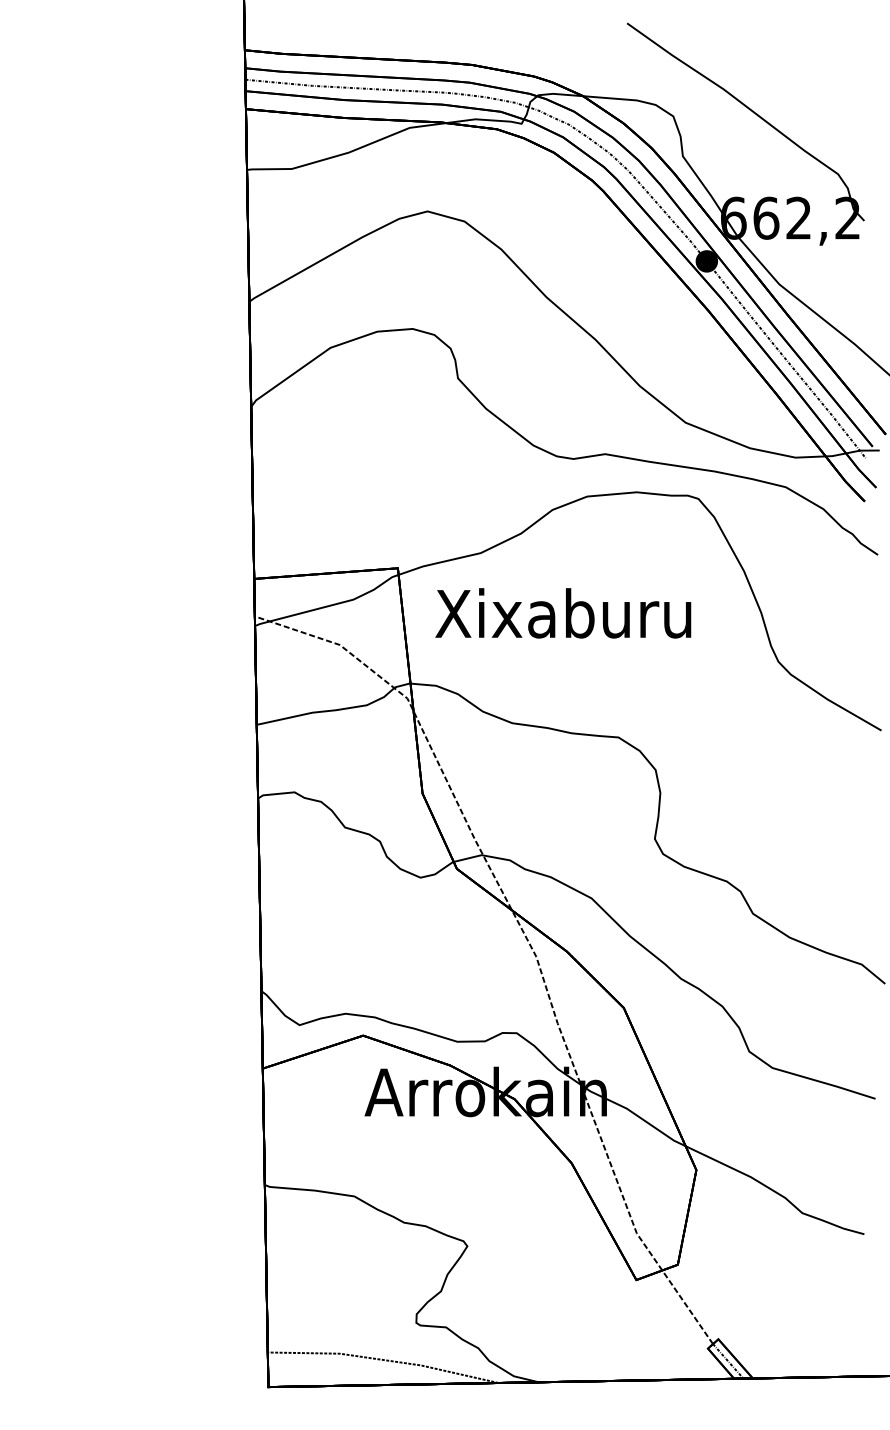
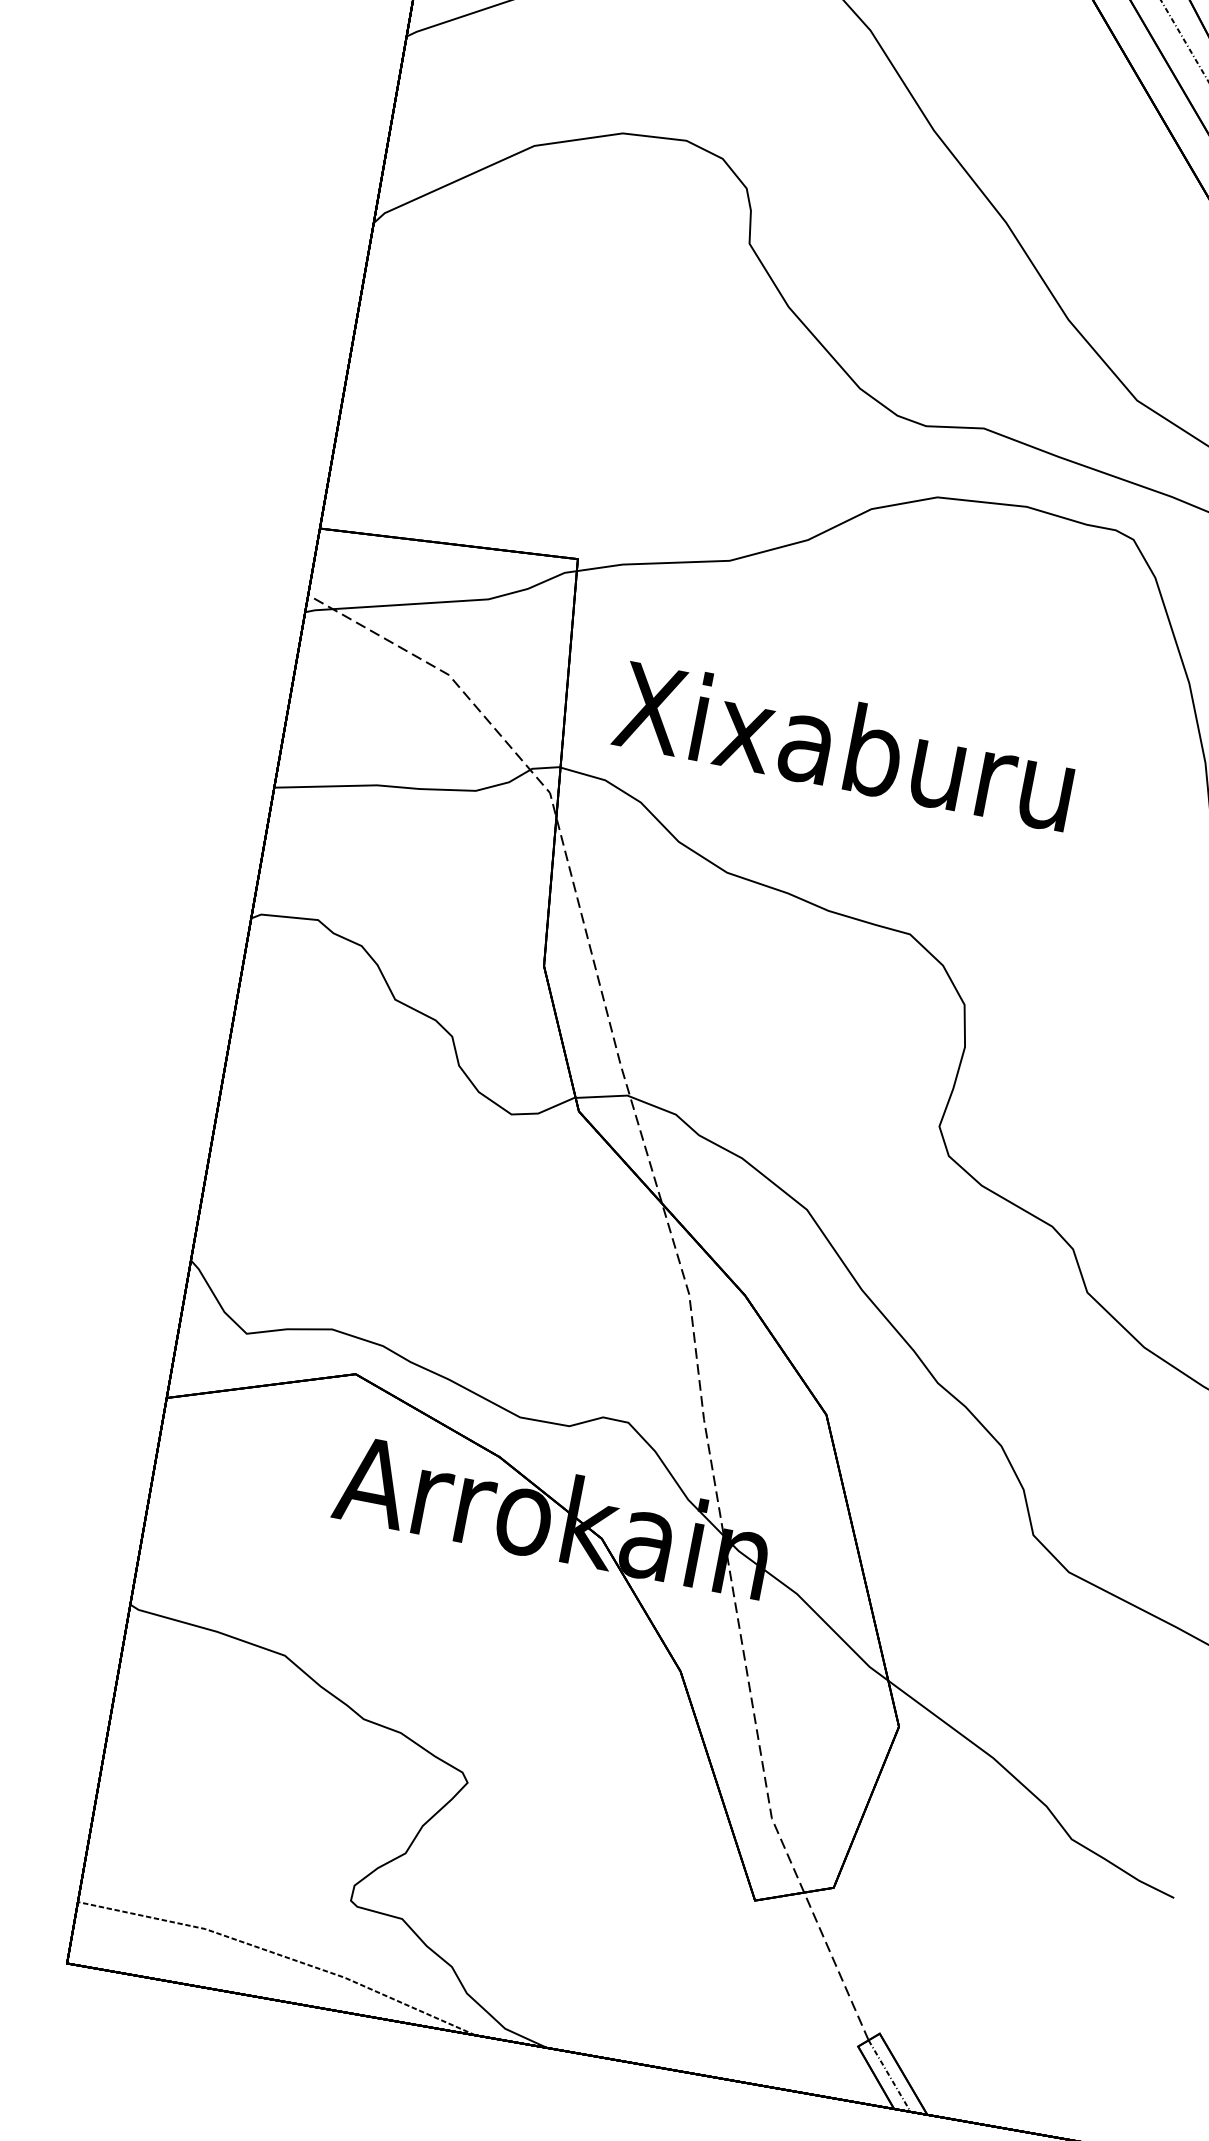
text: (563, 613) -> (845, 745), moved

